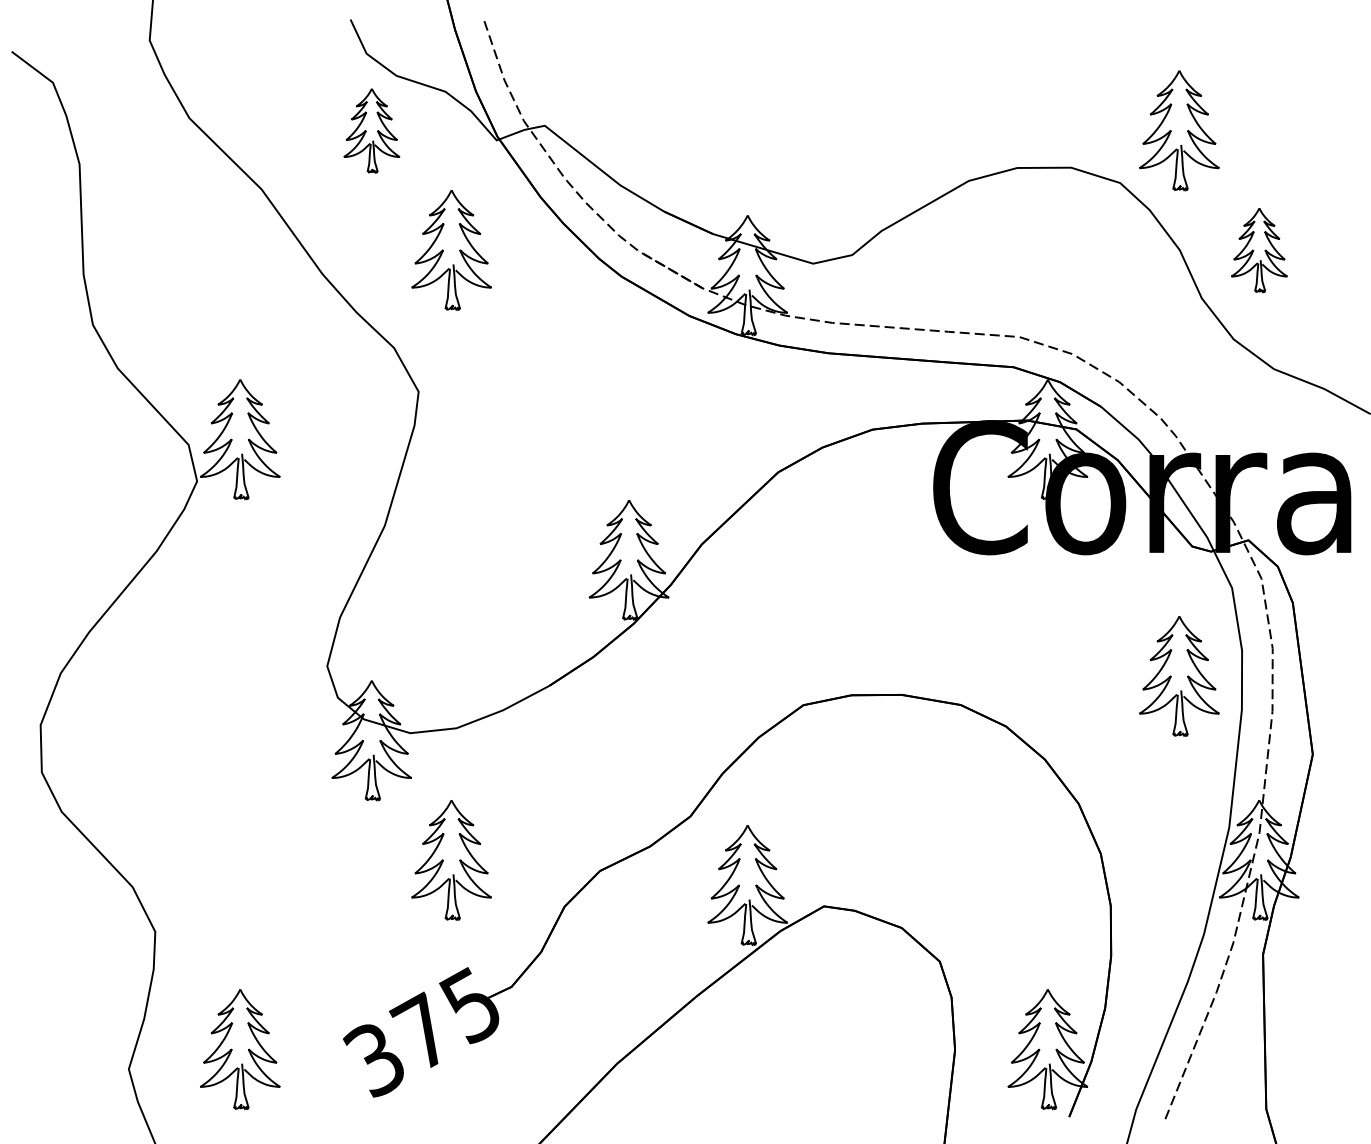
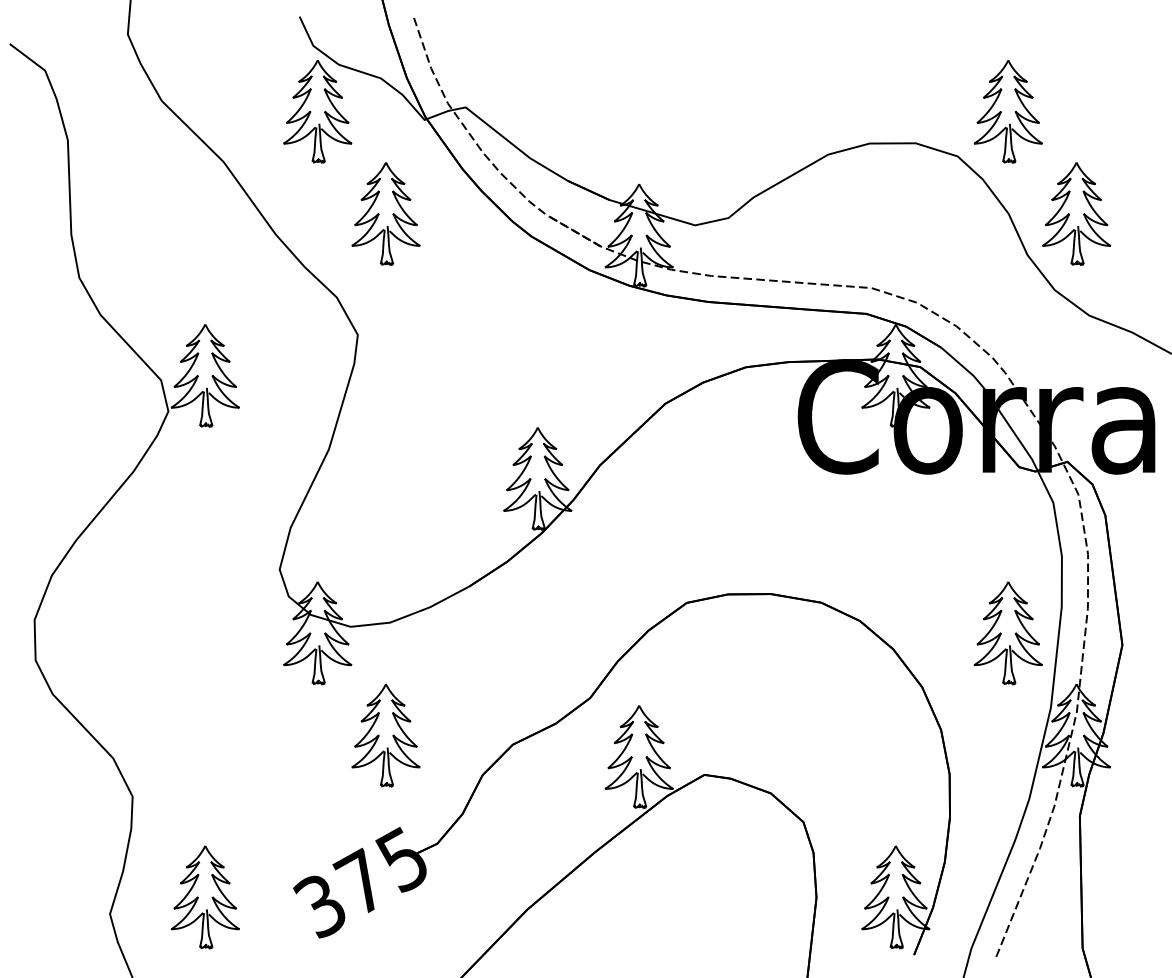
part: (371, 130) -> (317, 111), size x1.43
part: (1259, 249) -> (1076, 213), size x1.43
part: (1178, 676) -> (1007, 633), moved

